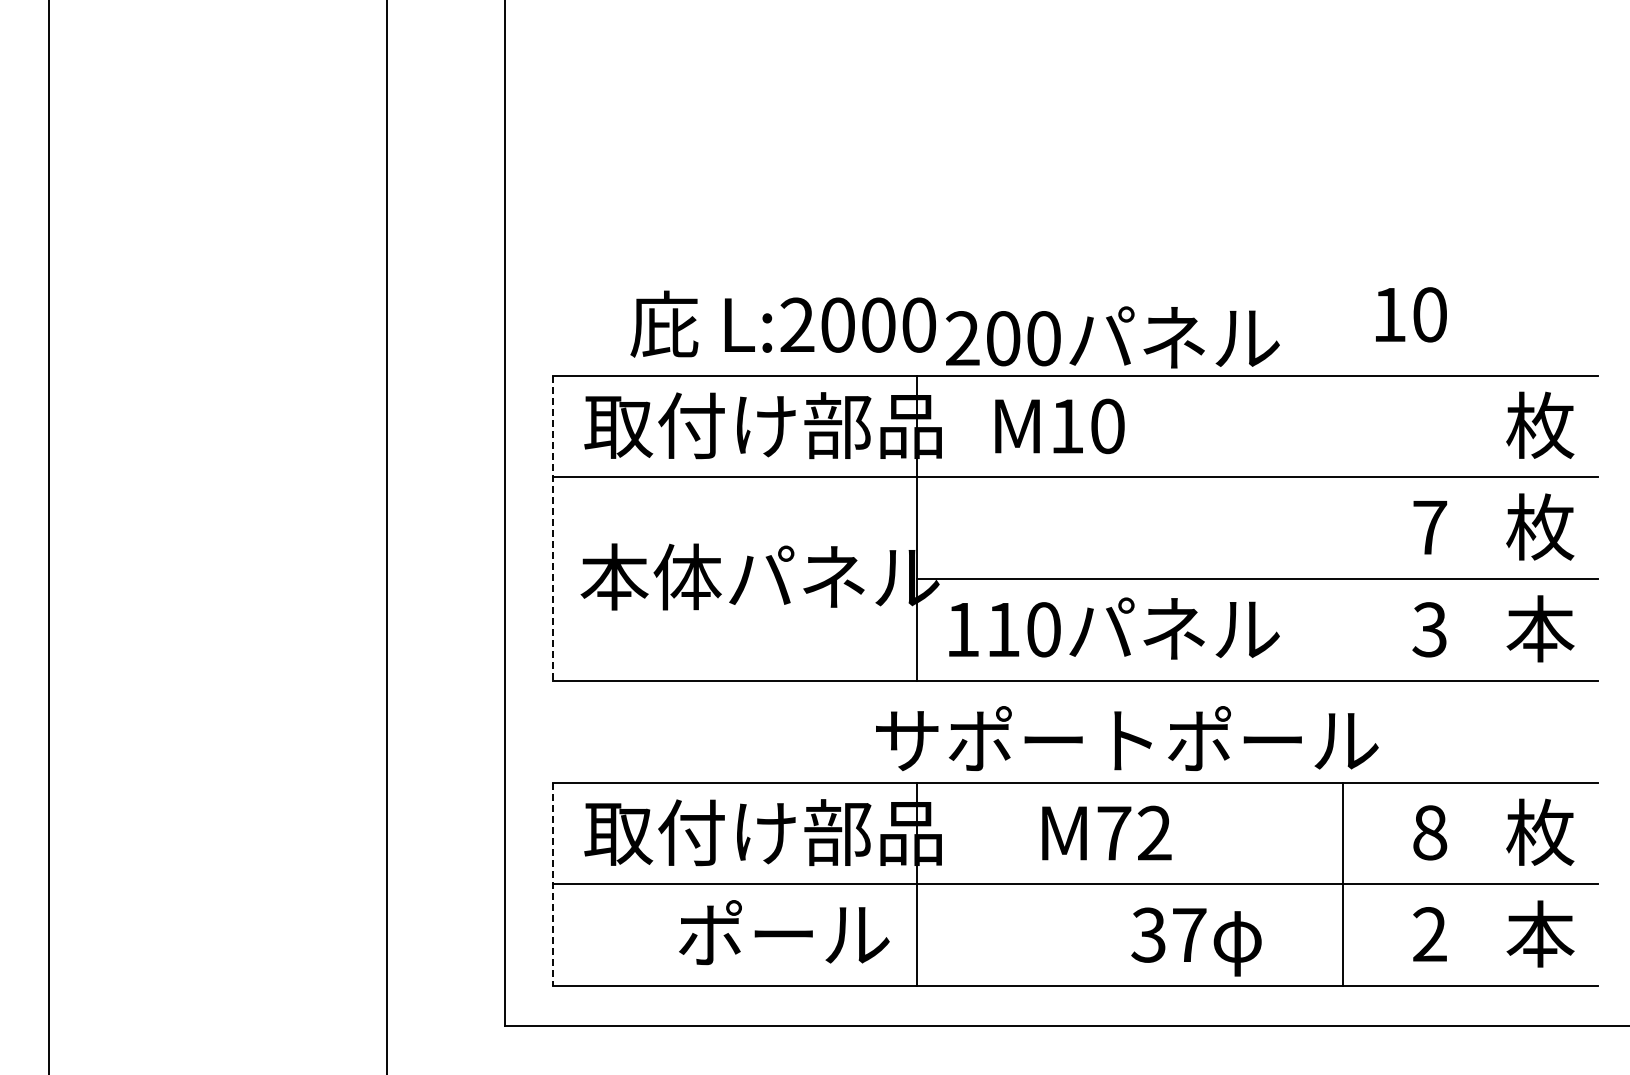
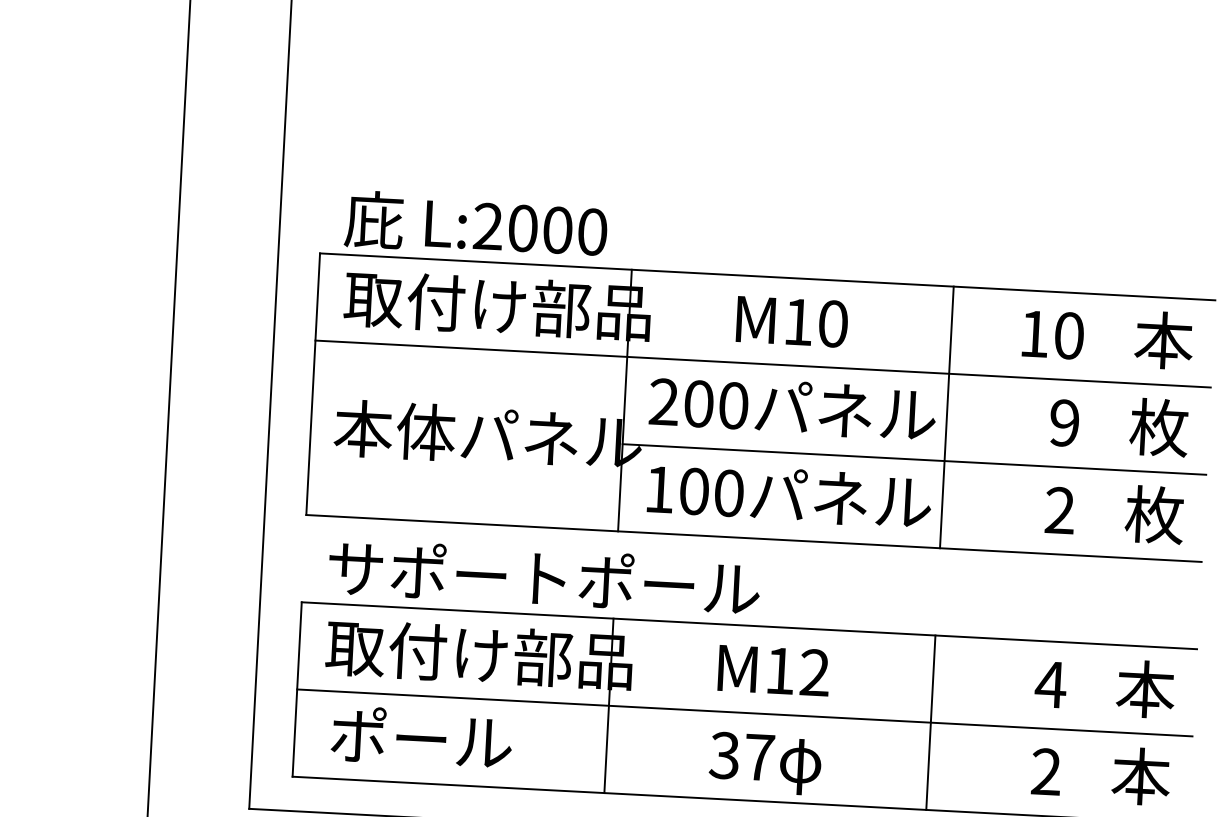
text: (1411, 314) -> (1053, 334), moved
text: (782, 323) -> (475, 224), moved
text: (1112, 337) -> (792, 407), moved
text: (1540, 424) -> (1164, 339), 枚 -> 本
text: (1059, 426) -> (791, 321), moved
line: (1292, 527) -> (946, 416), added
text: (1430, 527) -> (1065, 423), 7 -> 9
line: (553, 528) -> (313, 384), dashed -> solid
text: (1540, 628) -> (1154, 514), 本 -> 枚
text: (1003, 629) -> (694, 491), 110 -> 100
text: (1429, 629) -> (1059, 510), 3 -> 2
text: (1127, 738) -> (544, 577), moved
text: (1540, 831) -> (1145, 688), 枚 -> 本
text: (1429, 832) -> (1050, 684), 8 -> 4
text: (1114, 833) -> (780, 671), M72 -> M12
line: (553, 884) -> (297, 689), dashed -> solid
line: (1342, 884) -> (930, 722), moved
text: (784, 932) -> (421, 737), moved
text: (1196, 941) -> (765, 763), moved

